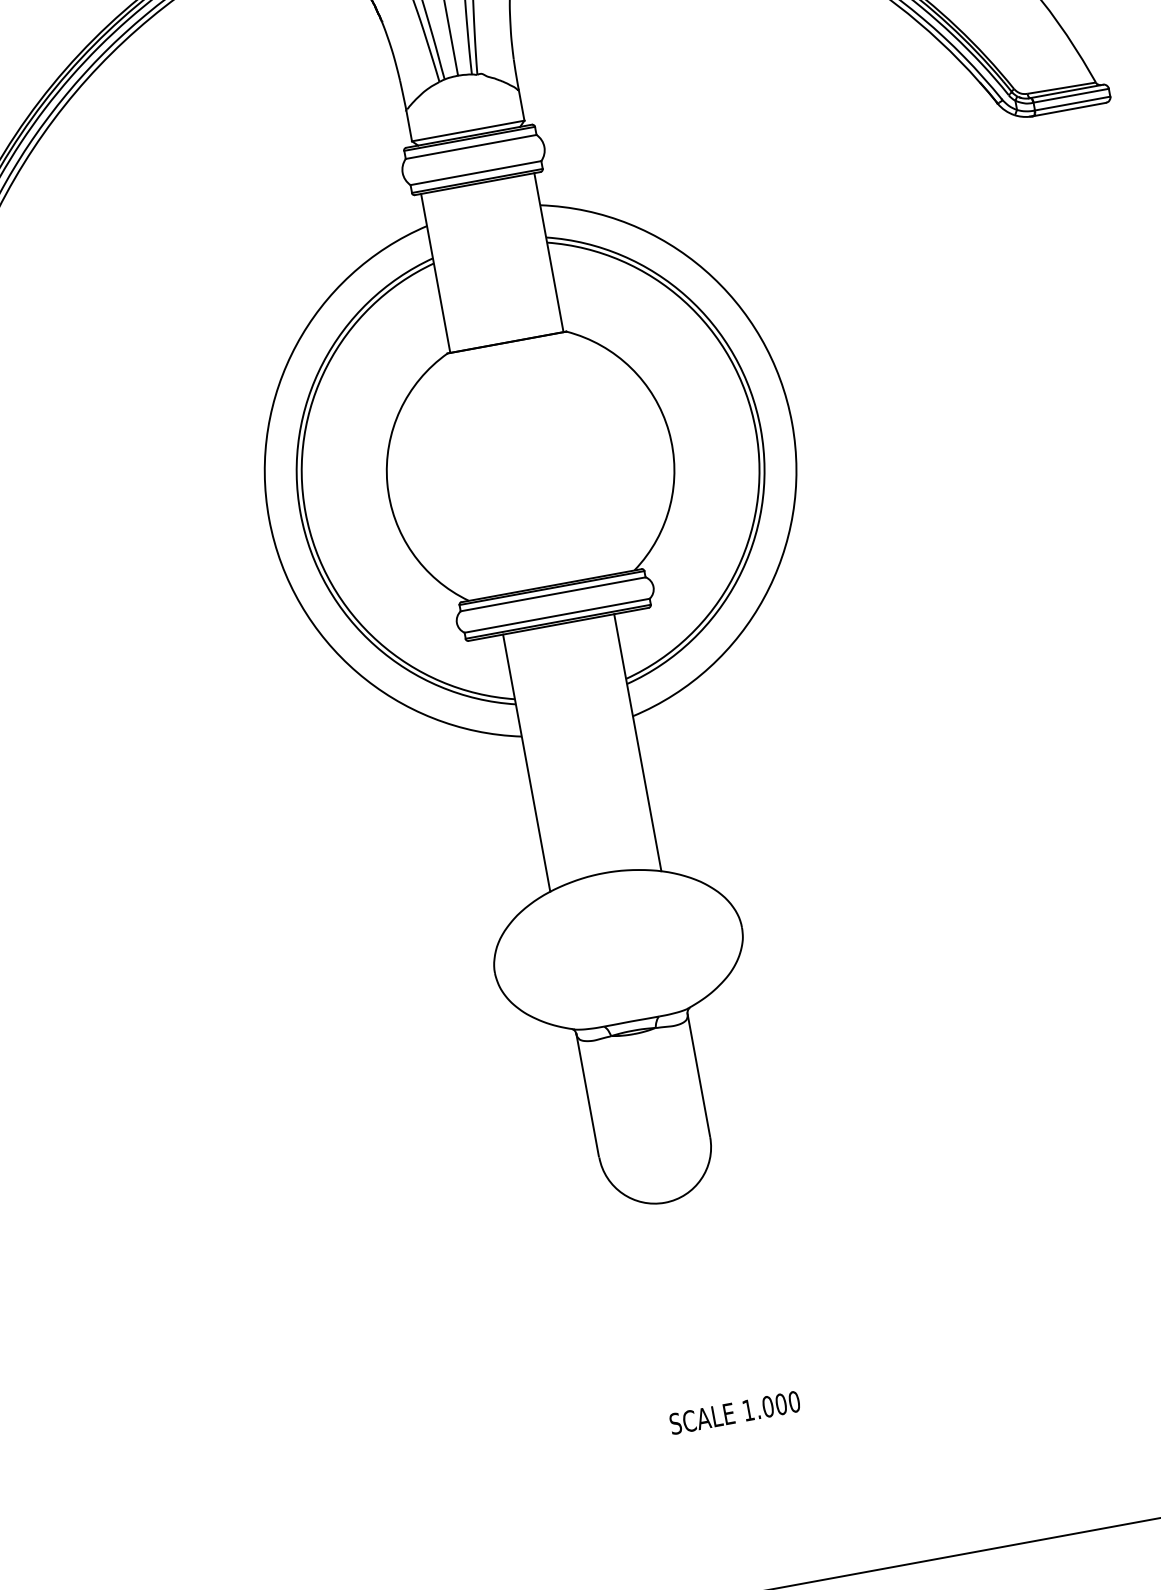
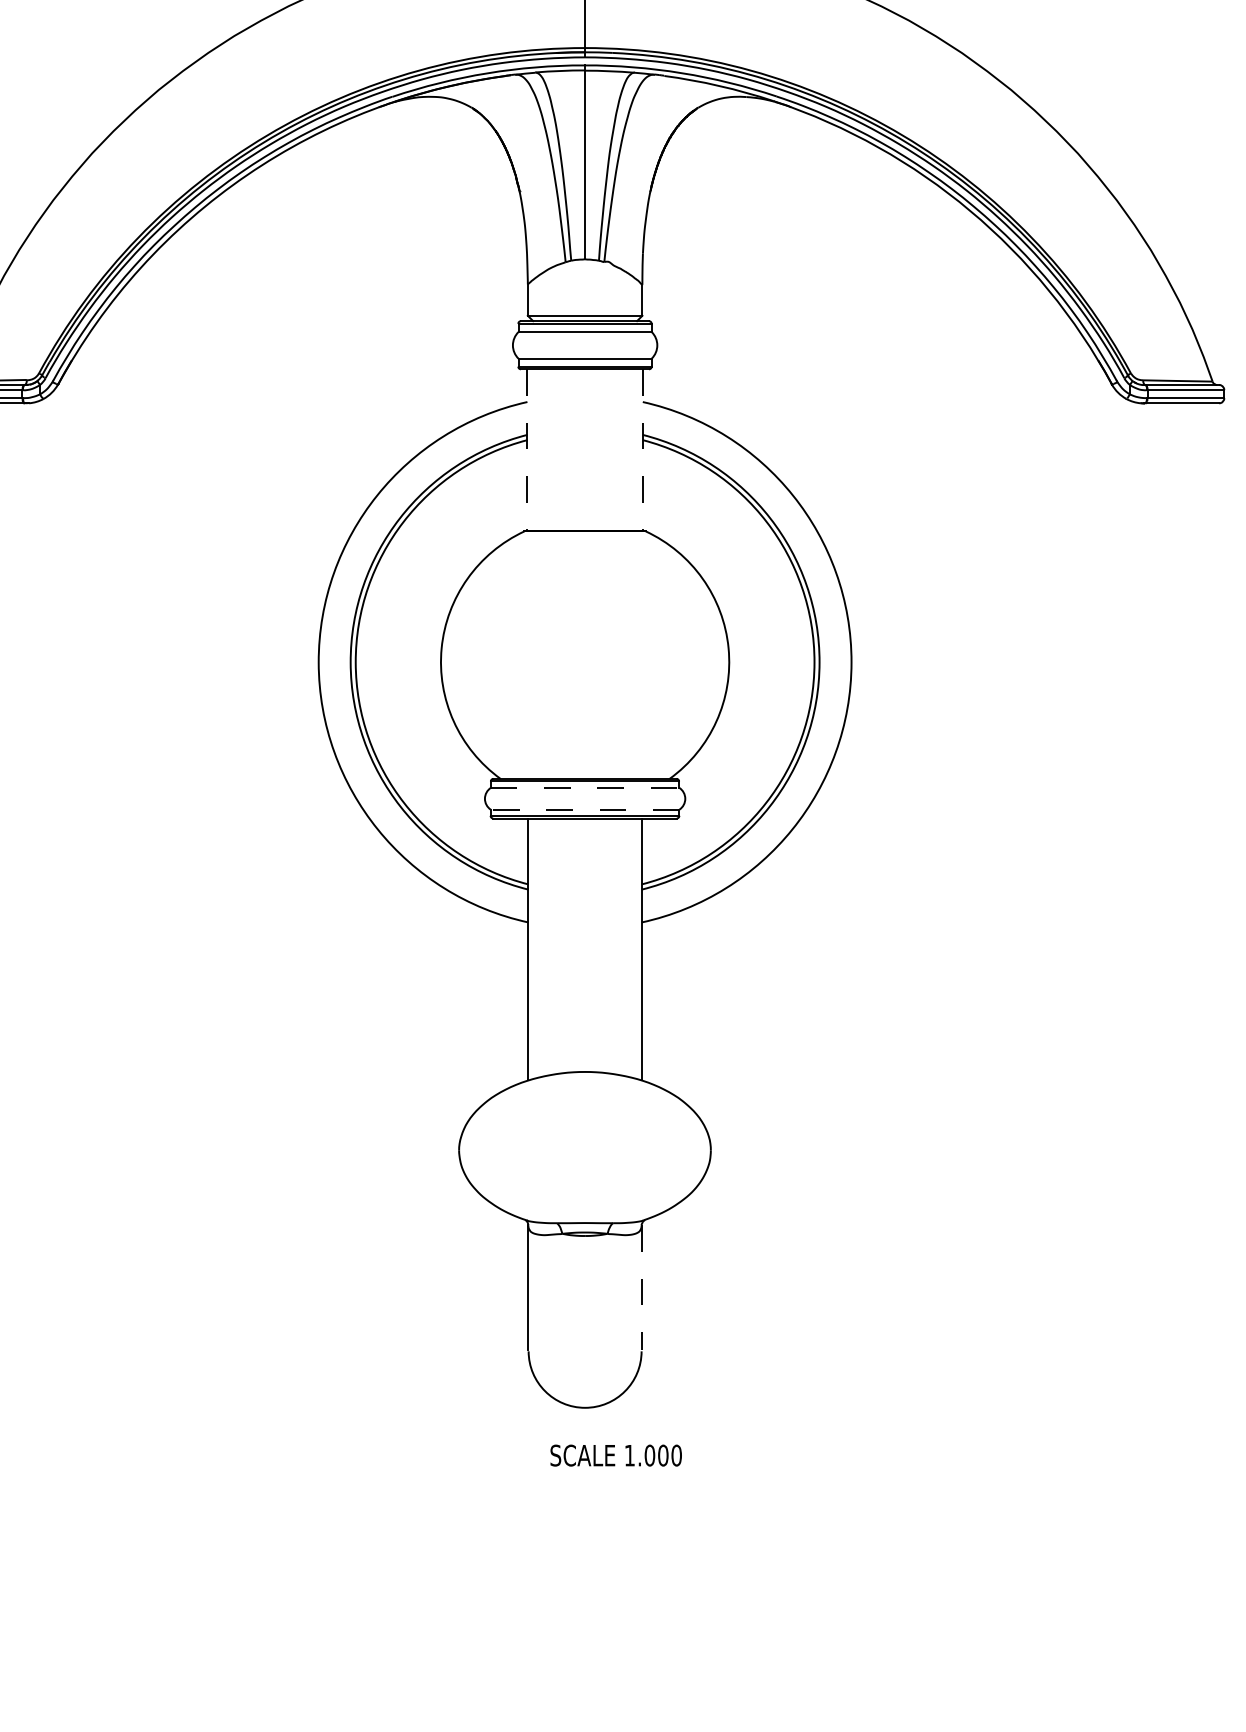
line: (548, 252) -> (642, 450), solid -> dashed
line: (435, 273) -> (527, 450), solid -> dashed
line: (553, 593) -> (585, 787), solid -> dashed
line: (556, 615) -> (584, 809), solid -> dashed
line: (698, 1075) -> (641, 1288), solid -> dashed
text: (734, 1412) -> (615, 1455), moved

